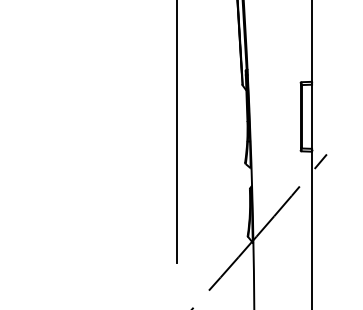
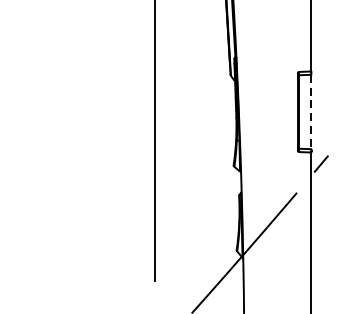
line: (312, 117) -> (311, 112), solid -> dashed

